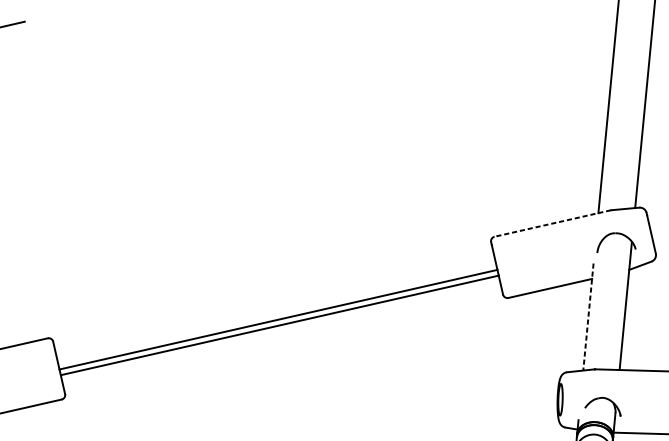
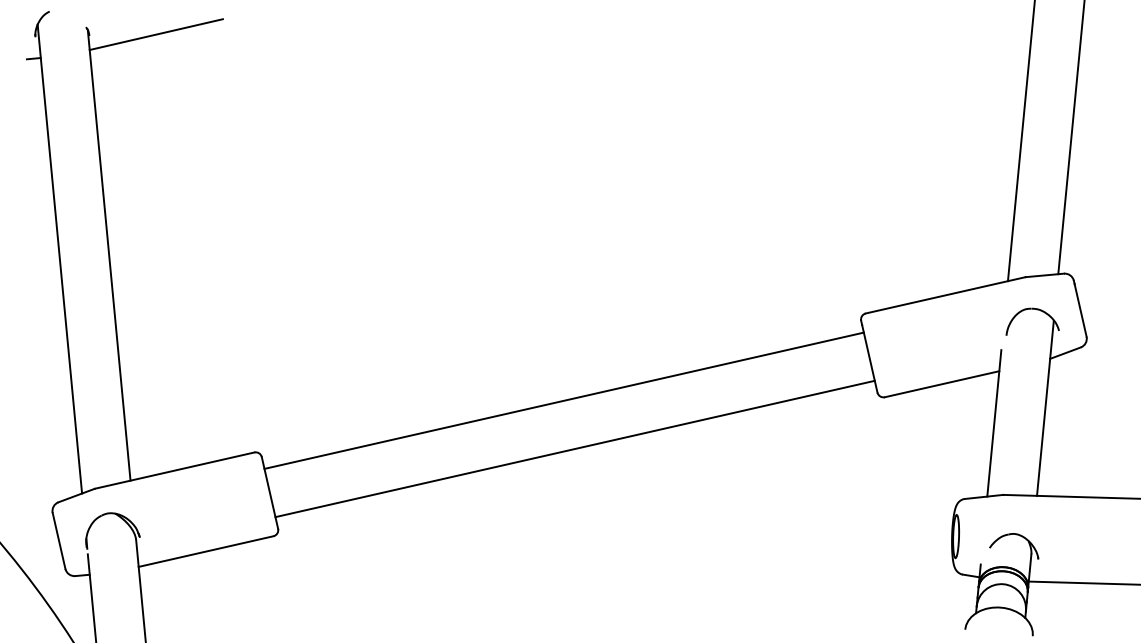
line: (552, 223) -> (945, 295), dashed -> solid
line: (588, 317) -> (994, 423), dashed -> solid
line: (278, 319) -> (574, 448), moved
line: (279, 325) -> (563, 400), moved

